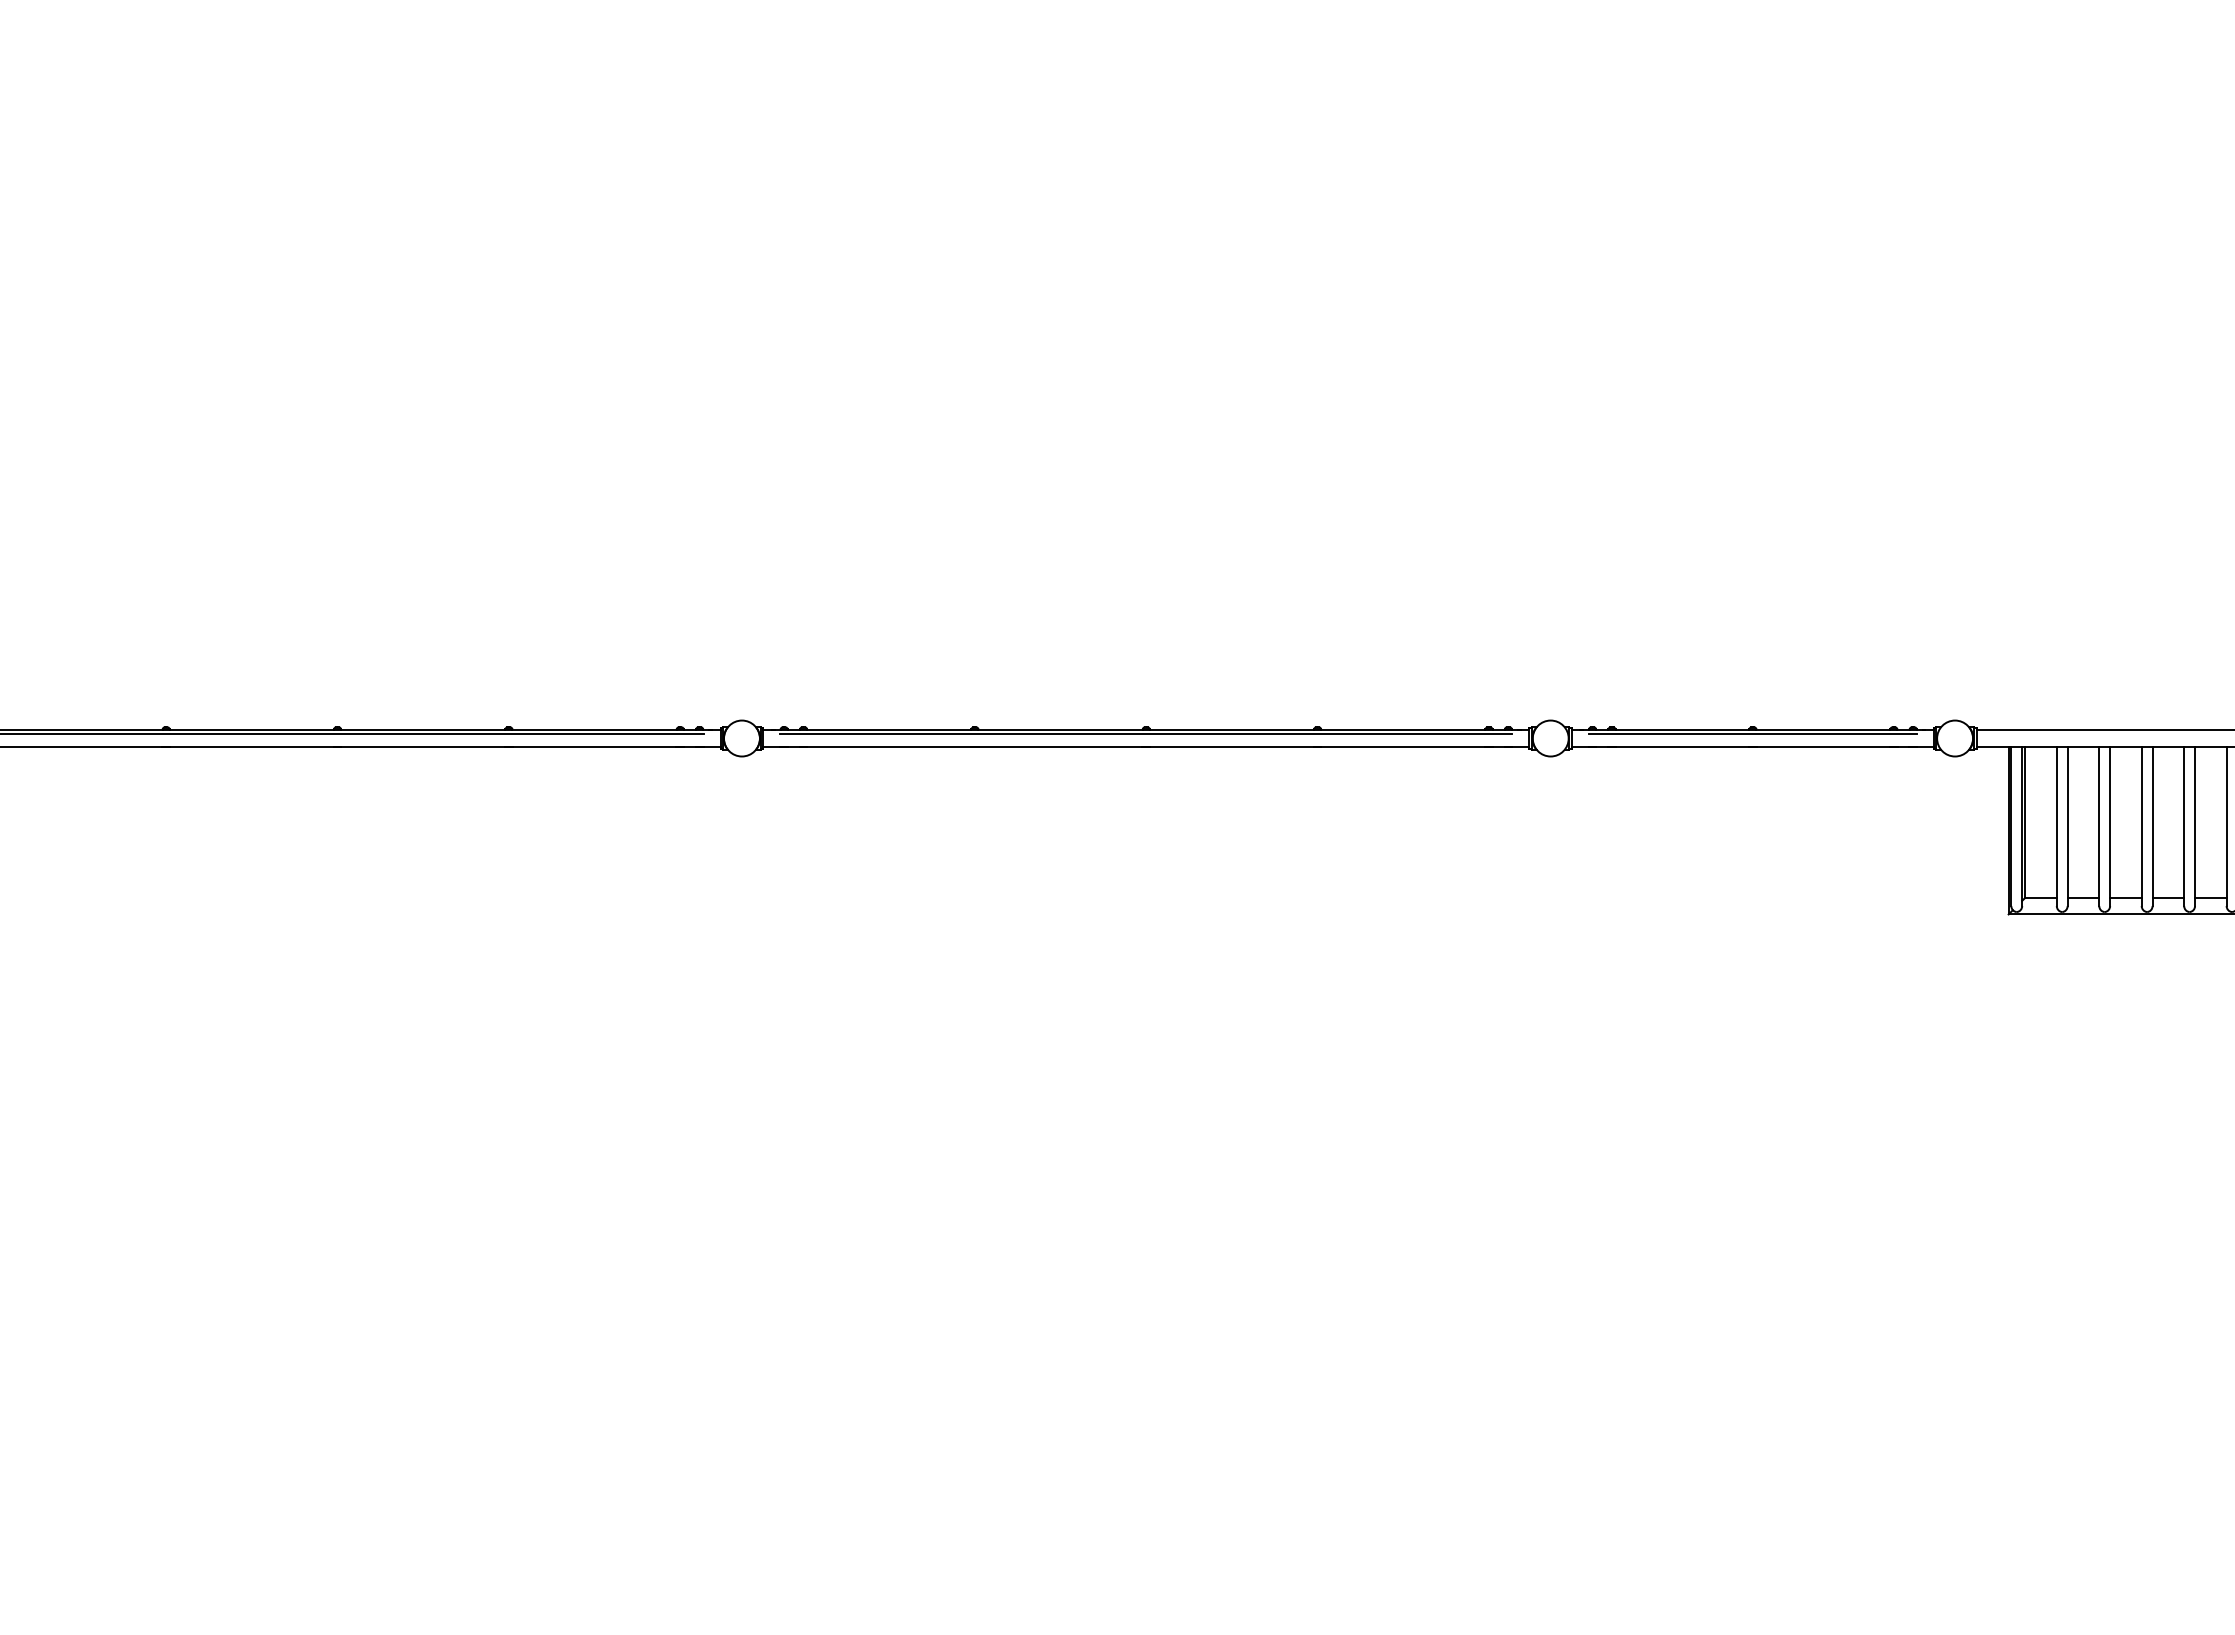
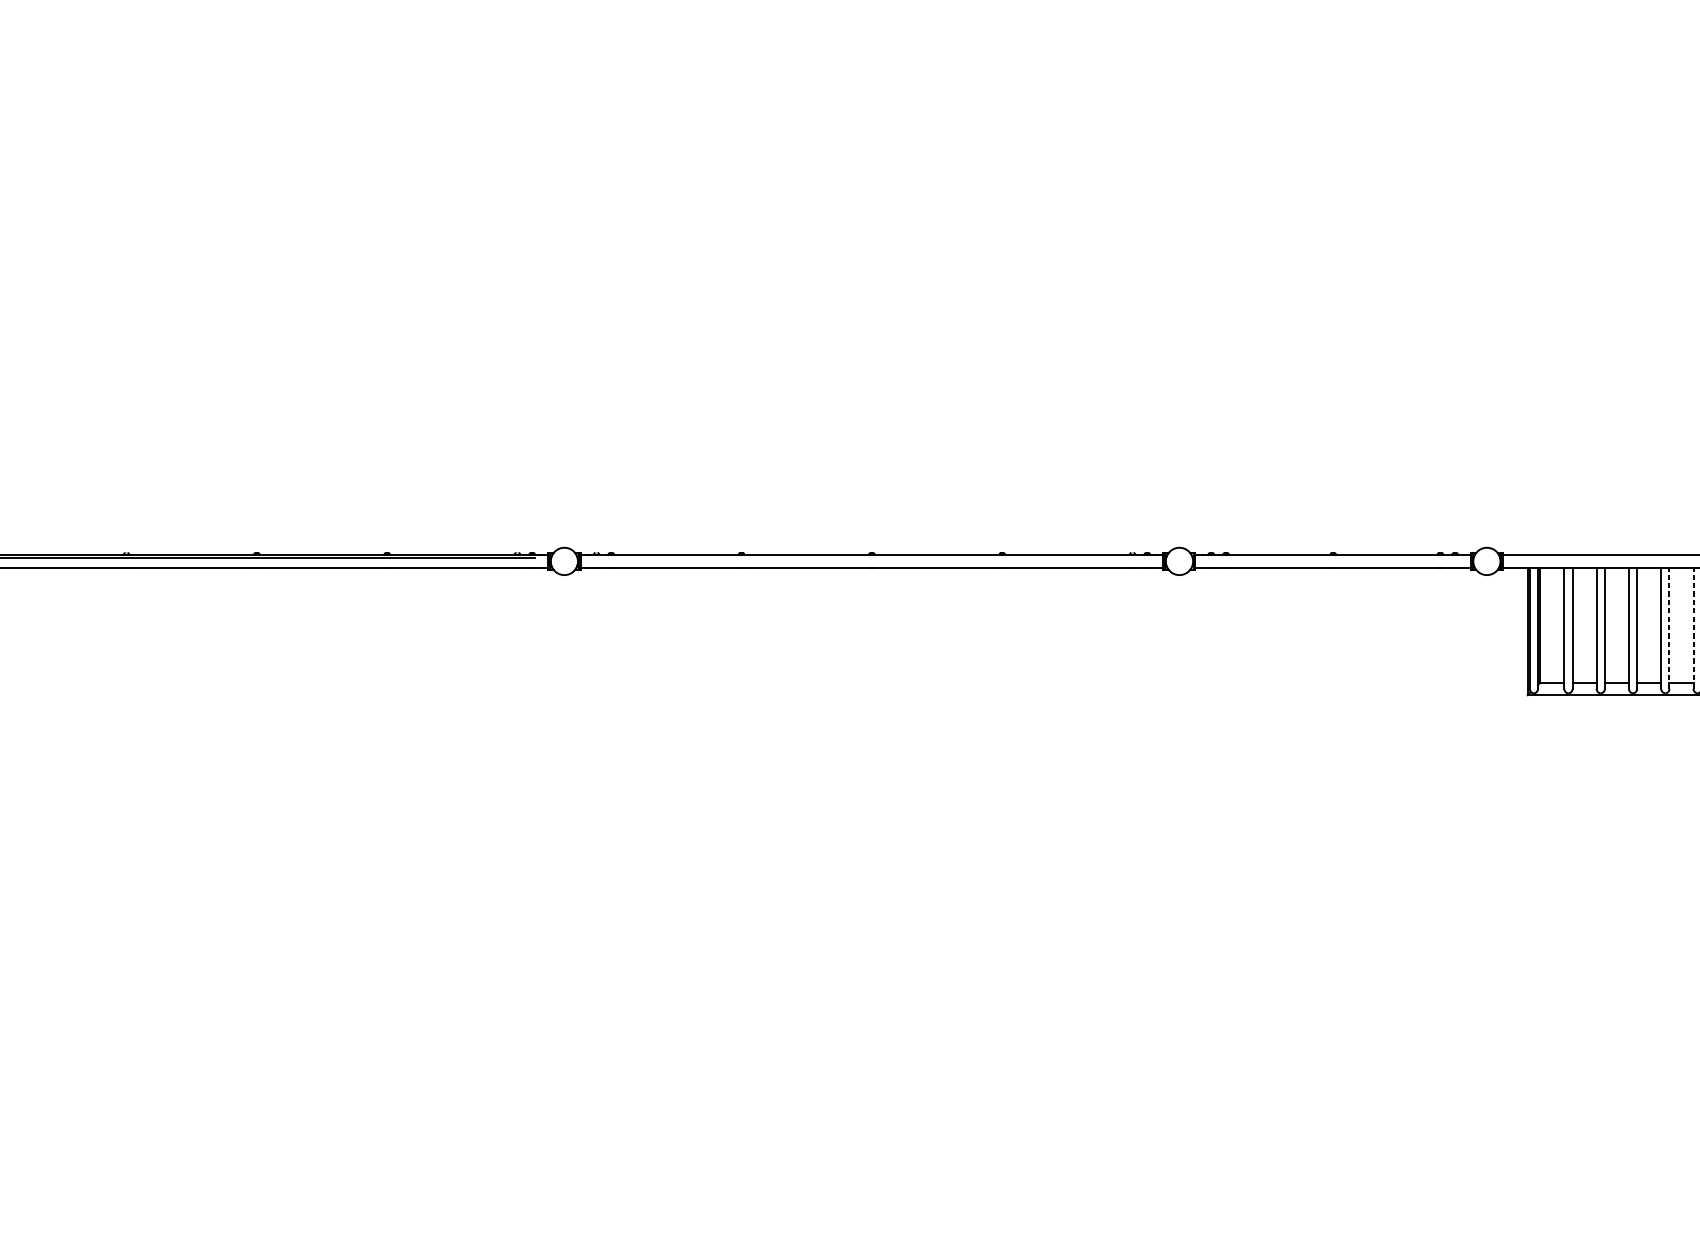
line: (1146, 734) -> (872, 558), removed
line: (1752, 734) -> (1332, 558), removed
line: (2195, 826) -> (1669, 628), solid -> dashed
line: (2226, 826) -> (1693, 628), solid -> dashed

